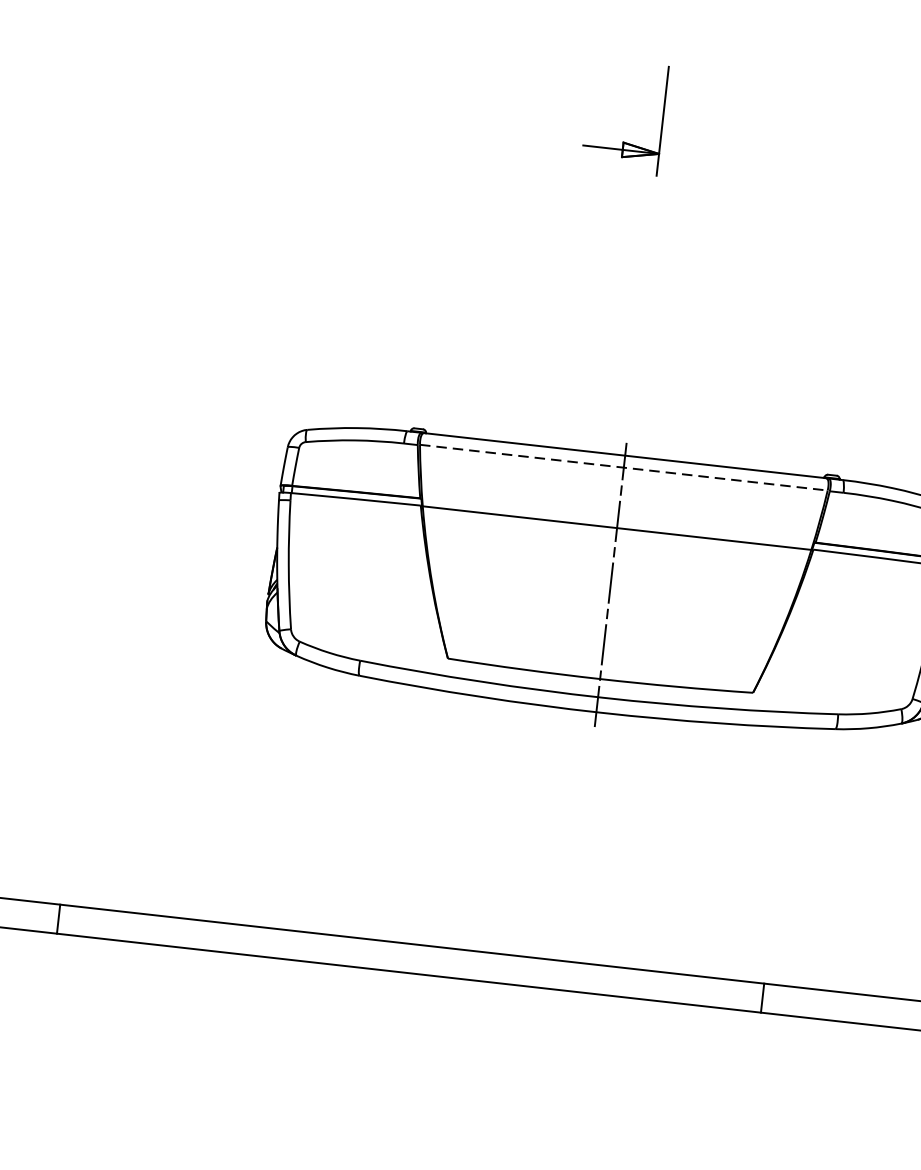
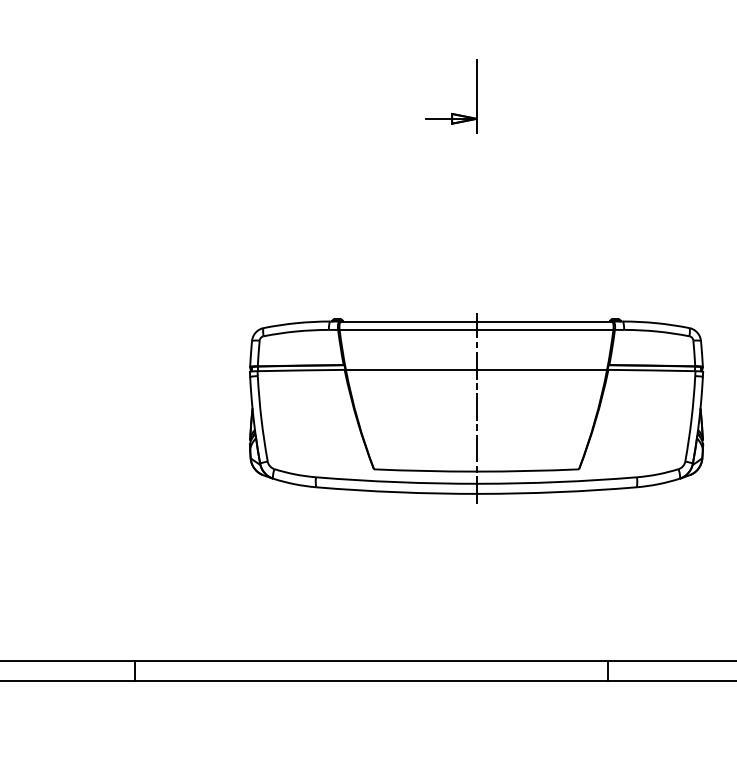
line: (623, 467) -> (476, 329), dashed -> solid

